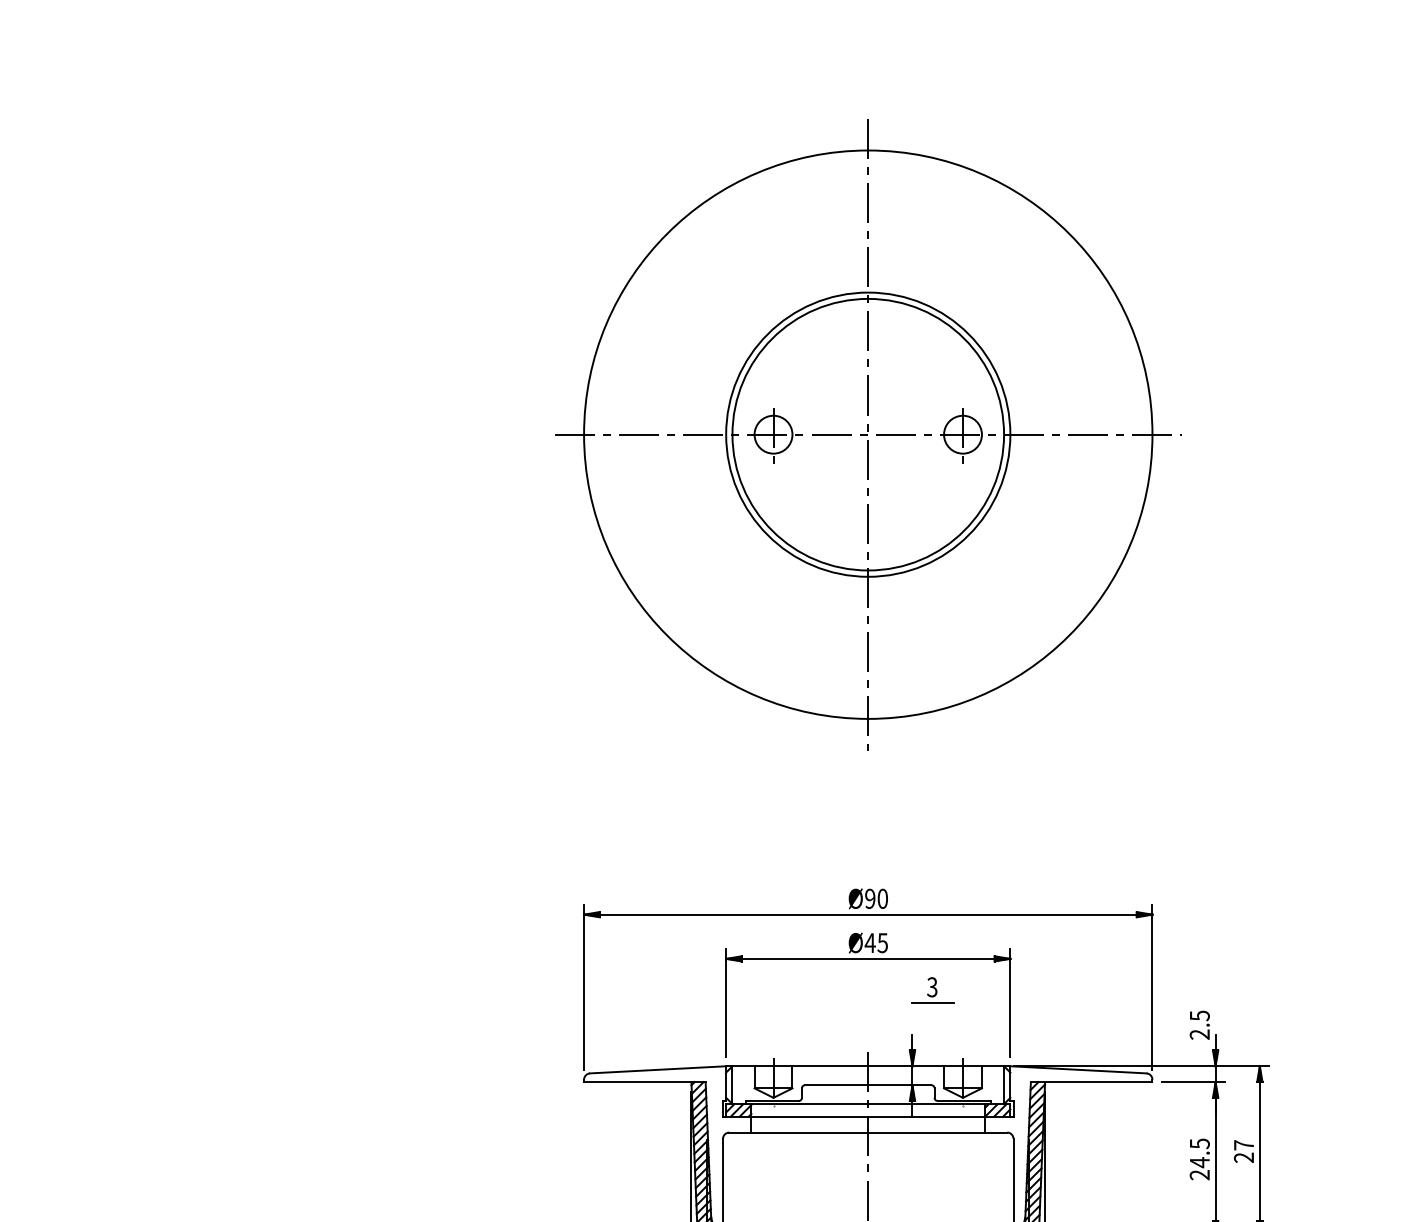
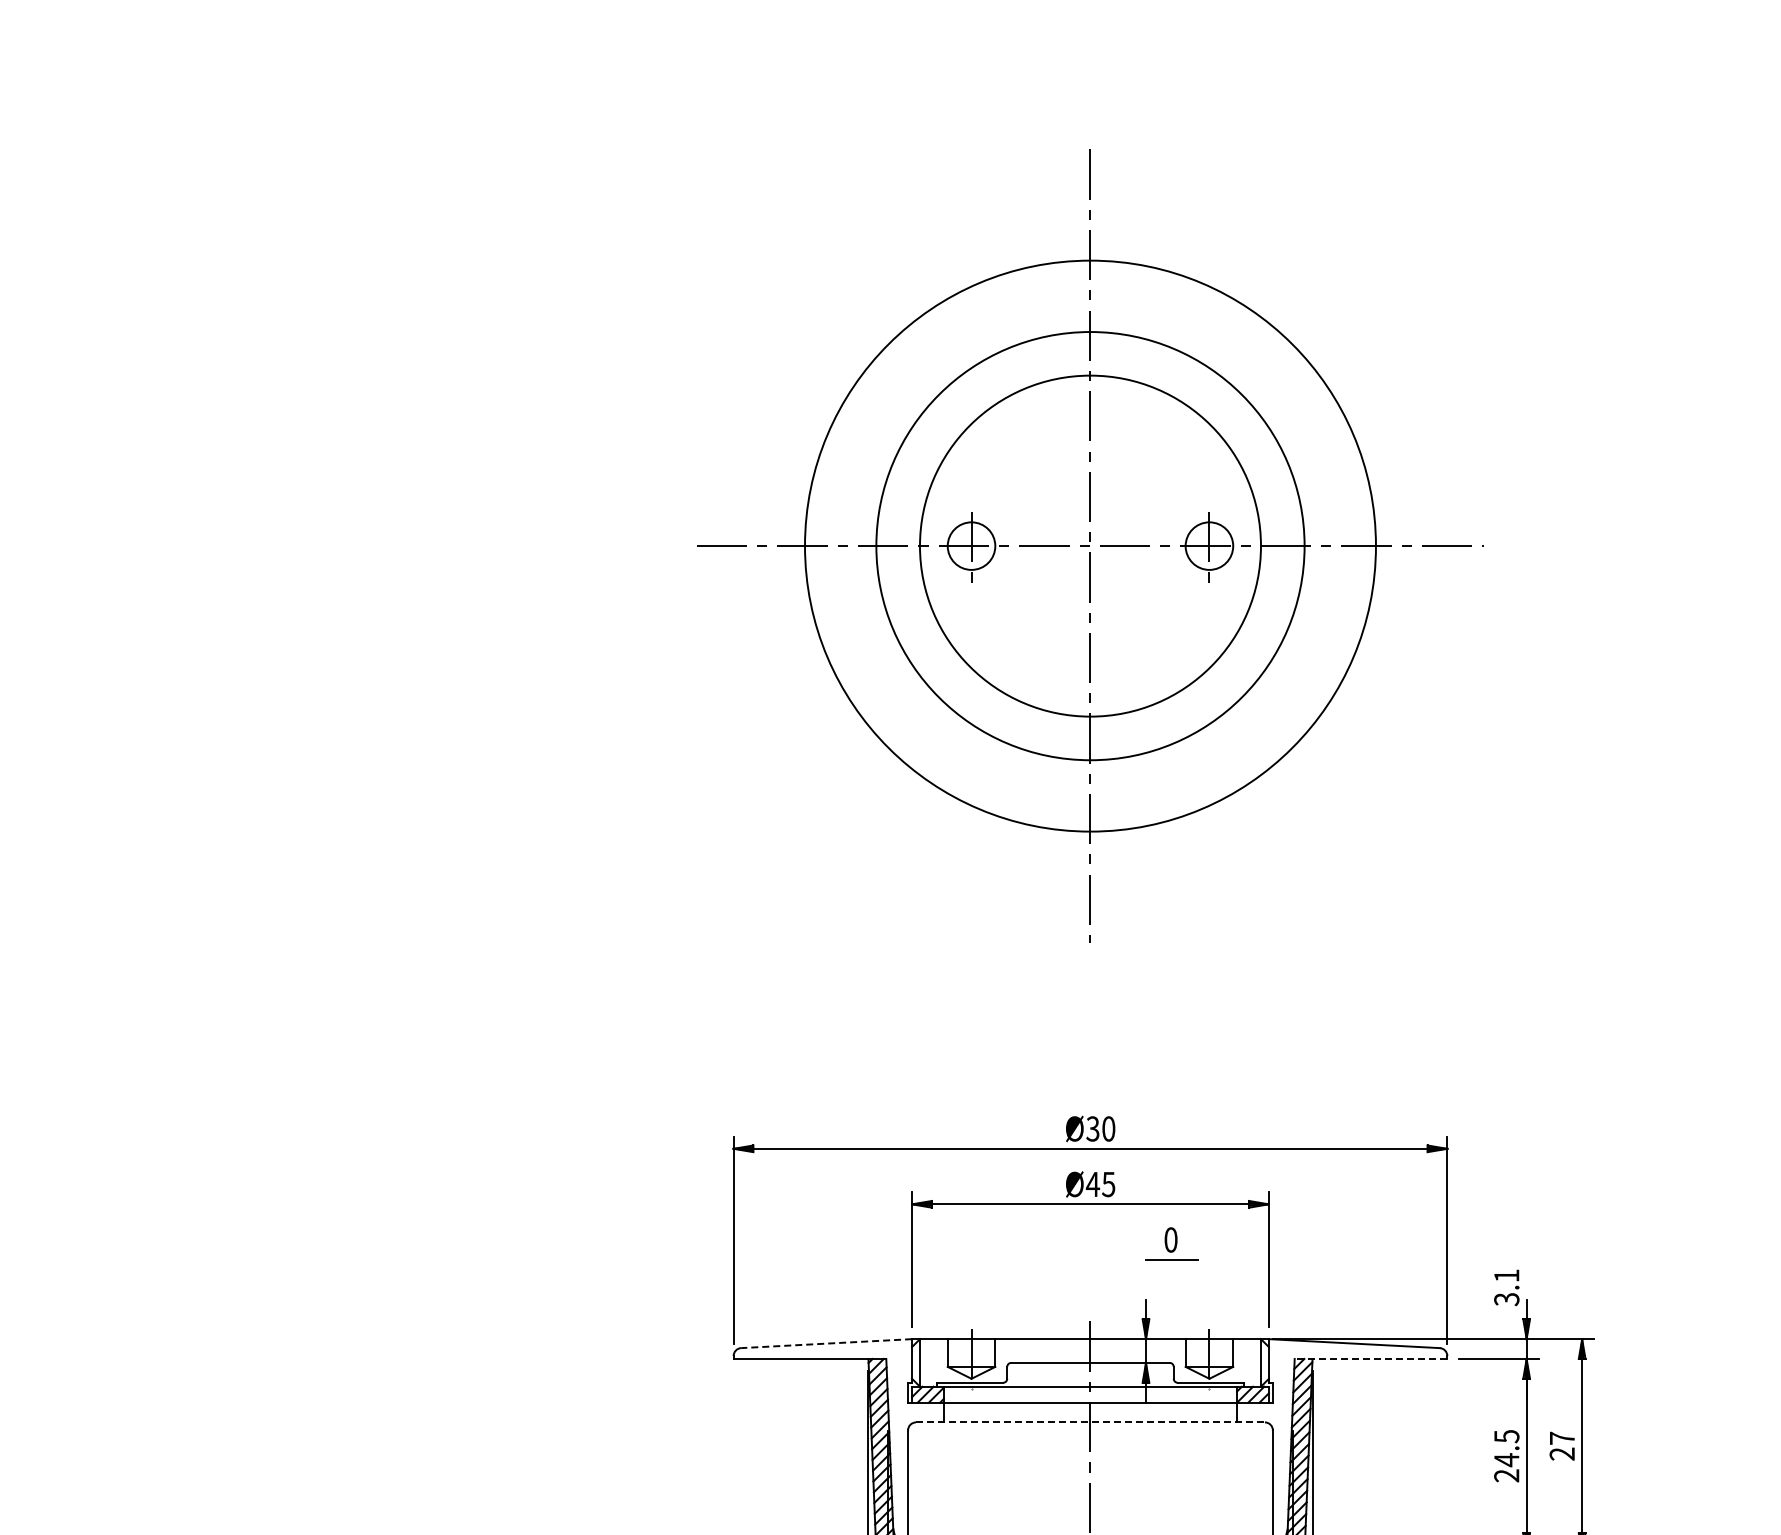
circle: (868, 434) -> (1090, 545), size x0.6
circle: (868, 434) -> (1090, 545), size x1.6
text: (869, 898) -> (1092, 1128), Ø90 -> Ø30
text: (931, 986) -> (1170, 1239), 3 -> 0
text: (1199, 1025) -> (1506, 1287), 2.5 -> 3.1
line: (658, 1069) -> (826, 1343), solid -> dashed
line: (1091, 1081) -> (1370, 1358), solid -> dashed
line: (868, 1132) -> (1090, 1422), solid -> dashed

